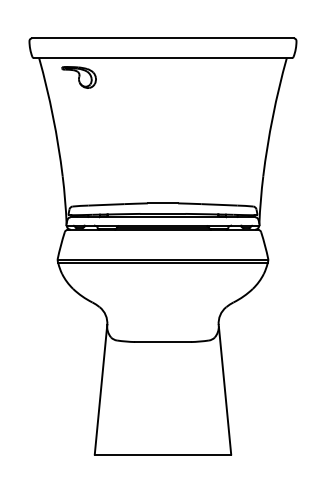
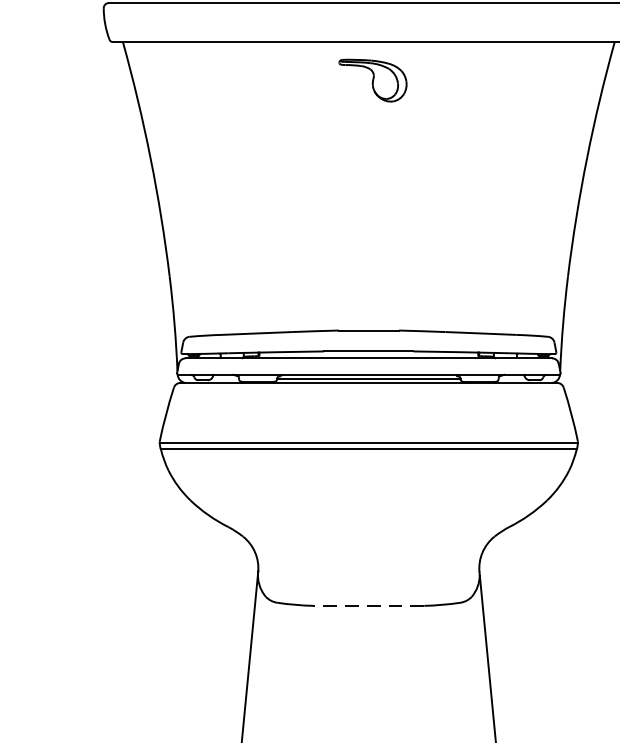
part: (78, 77) -> (371, 80), moved
line: (163, 342) -> (369, 606), solid -> dashed

